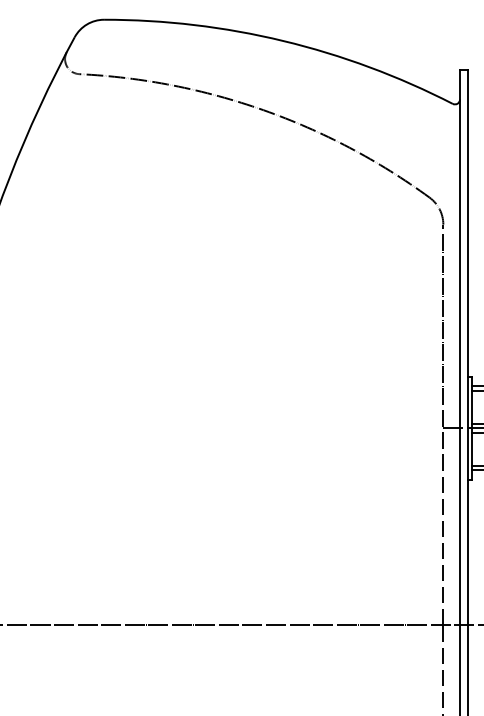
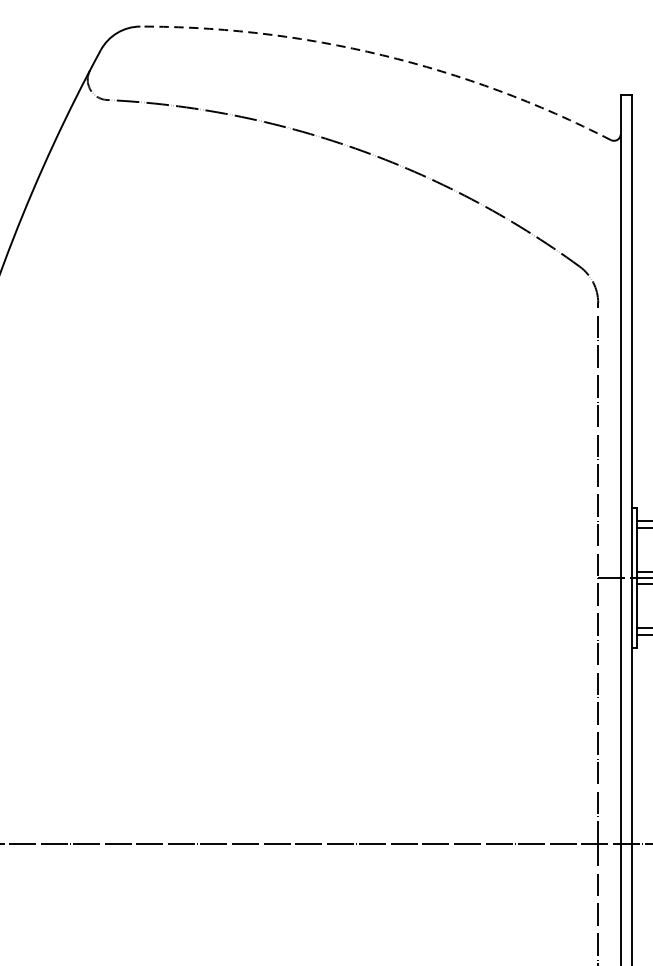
arc: (283, 41) -> (382, 55), solid -> dashed

